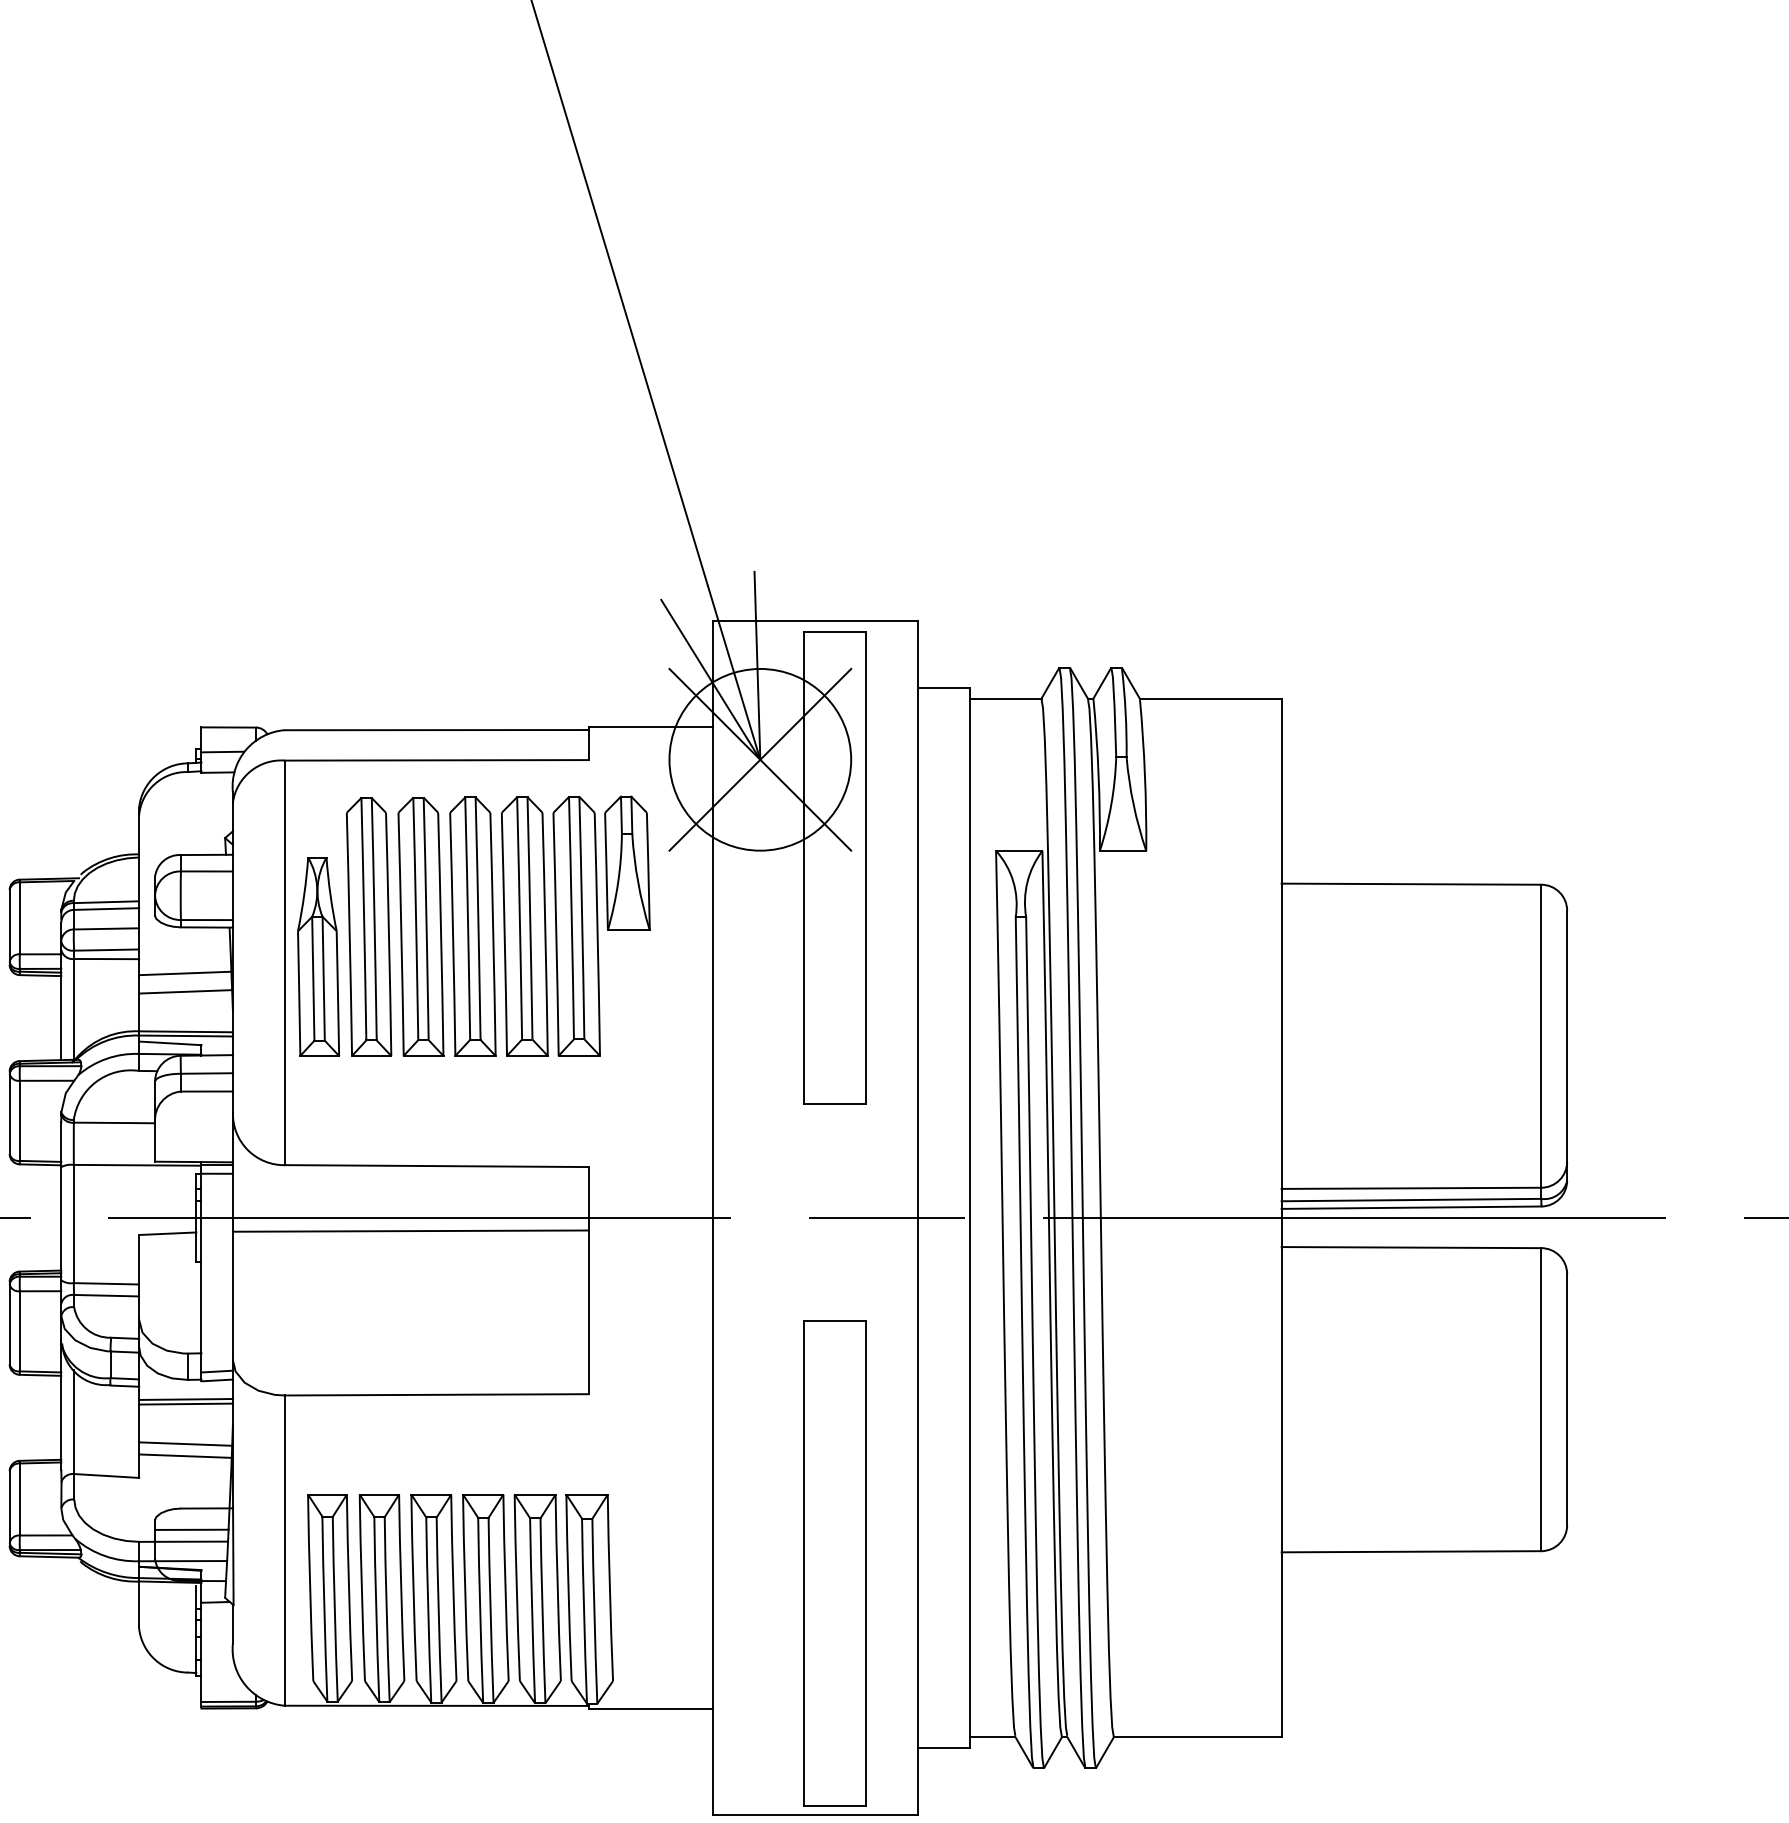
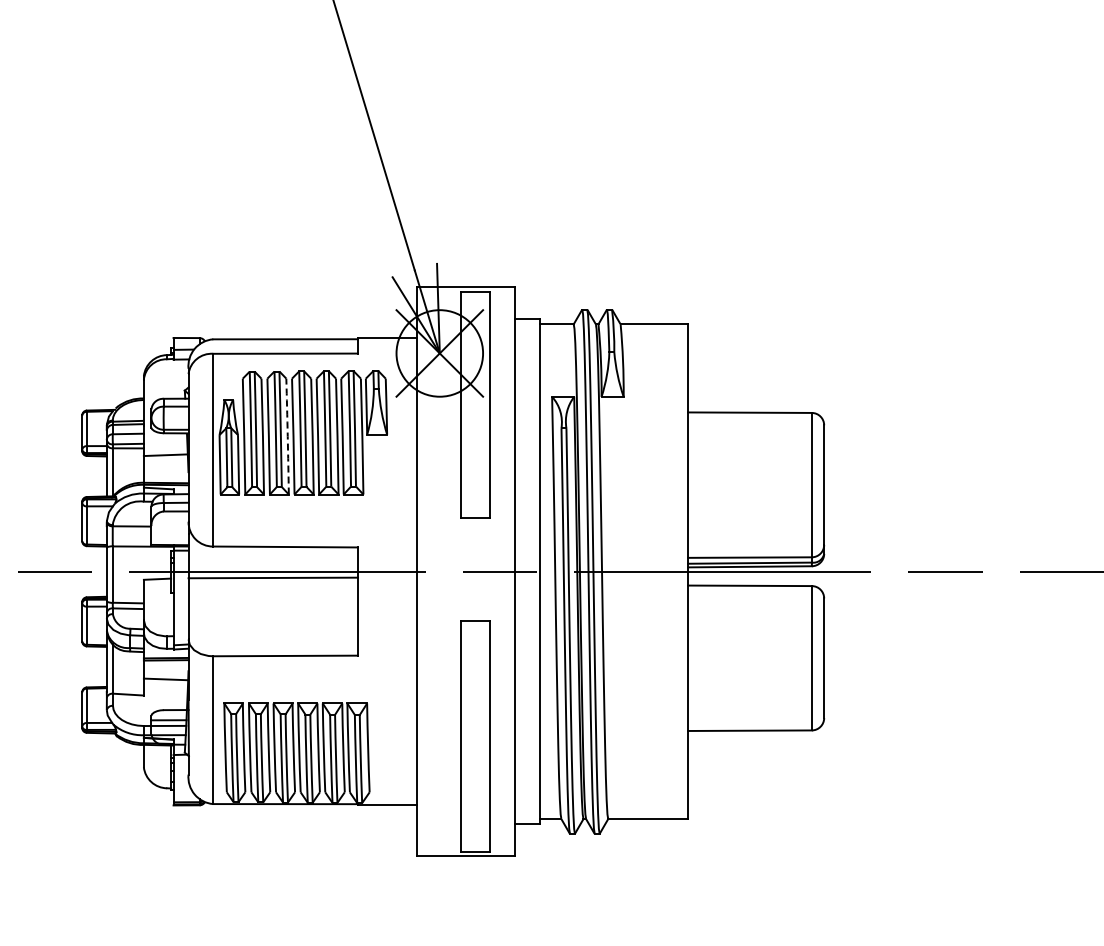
arc: (440, 934) -> (287, 436), solid -> dashed
line: (184, 990) -> (165, 463), removed
line: (184, 1456) -> (165, 685), removed

